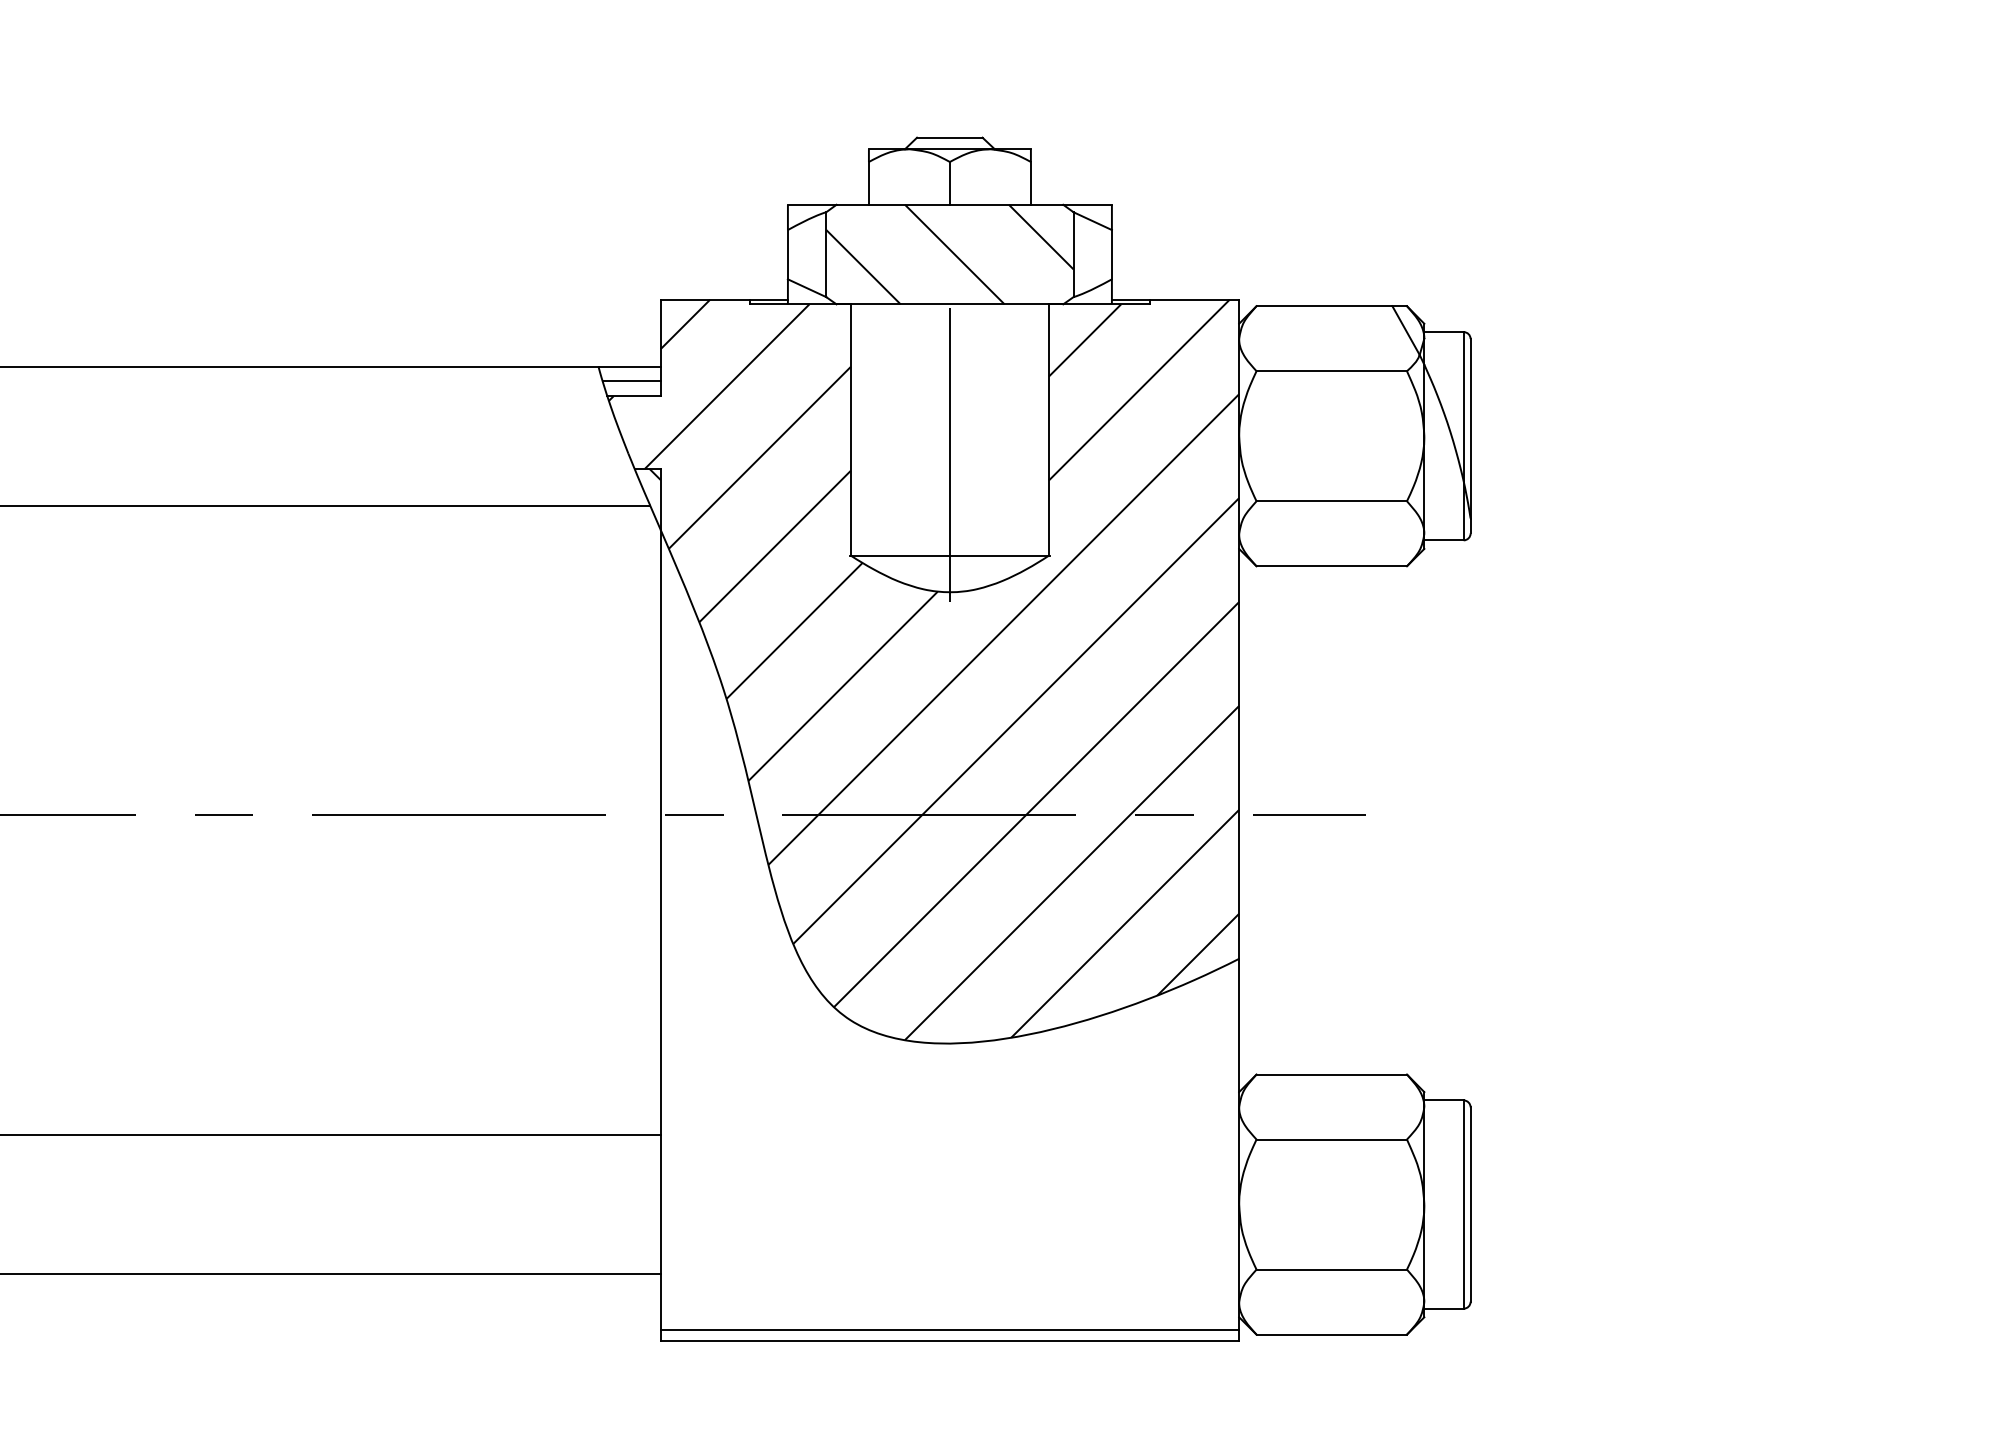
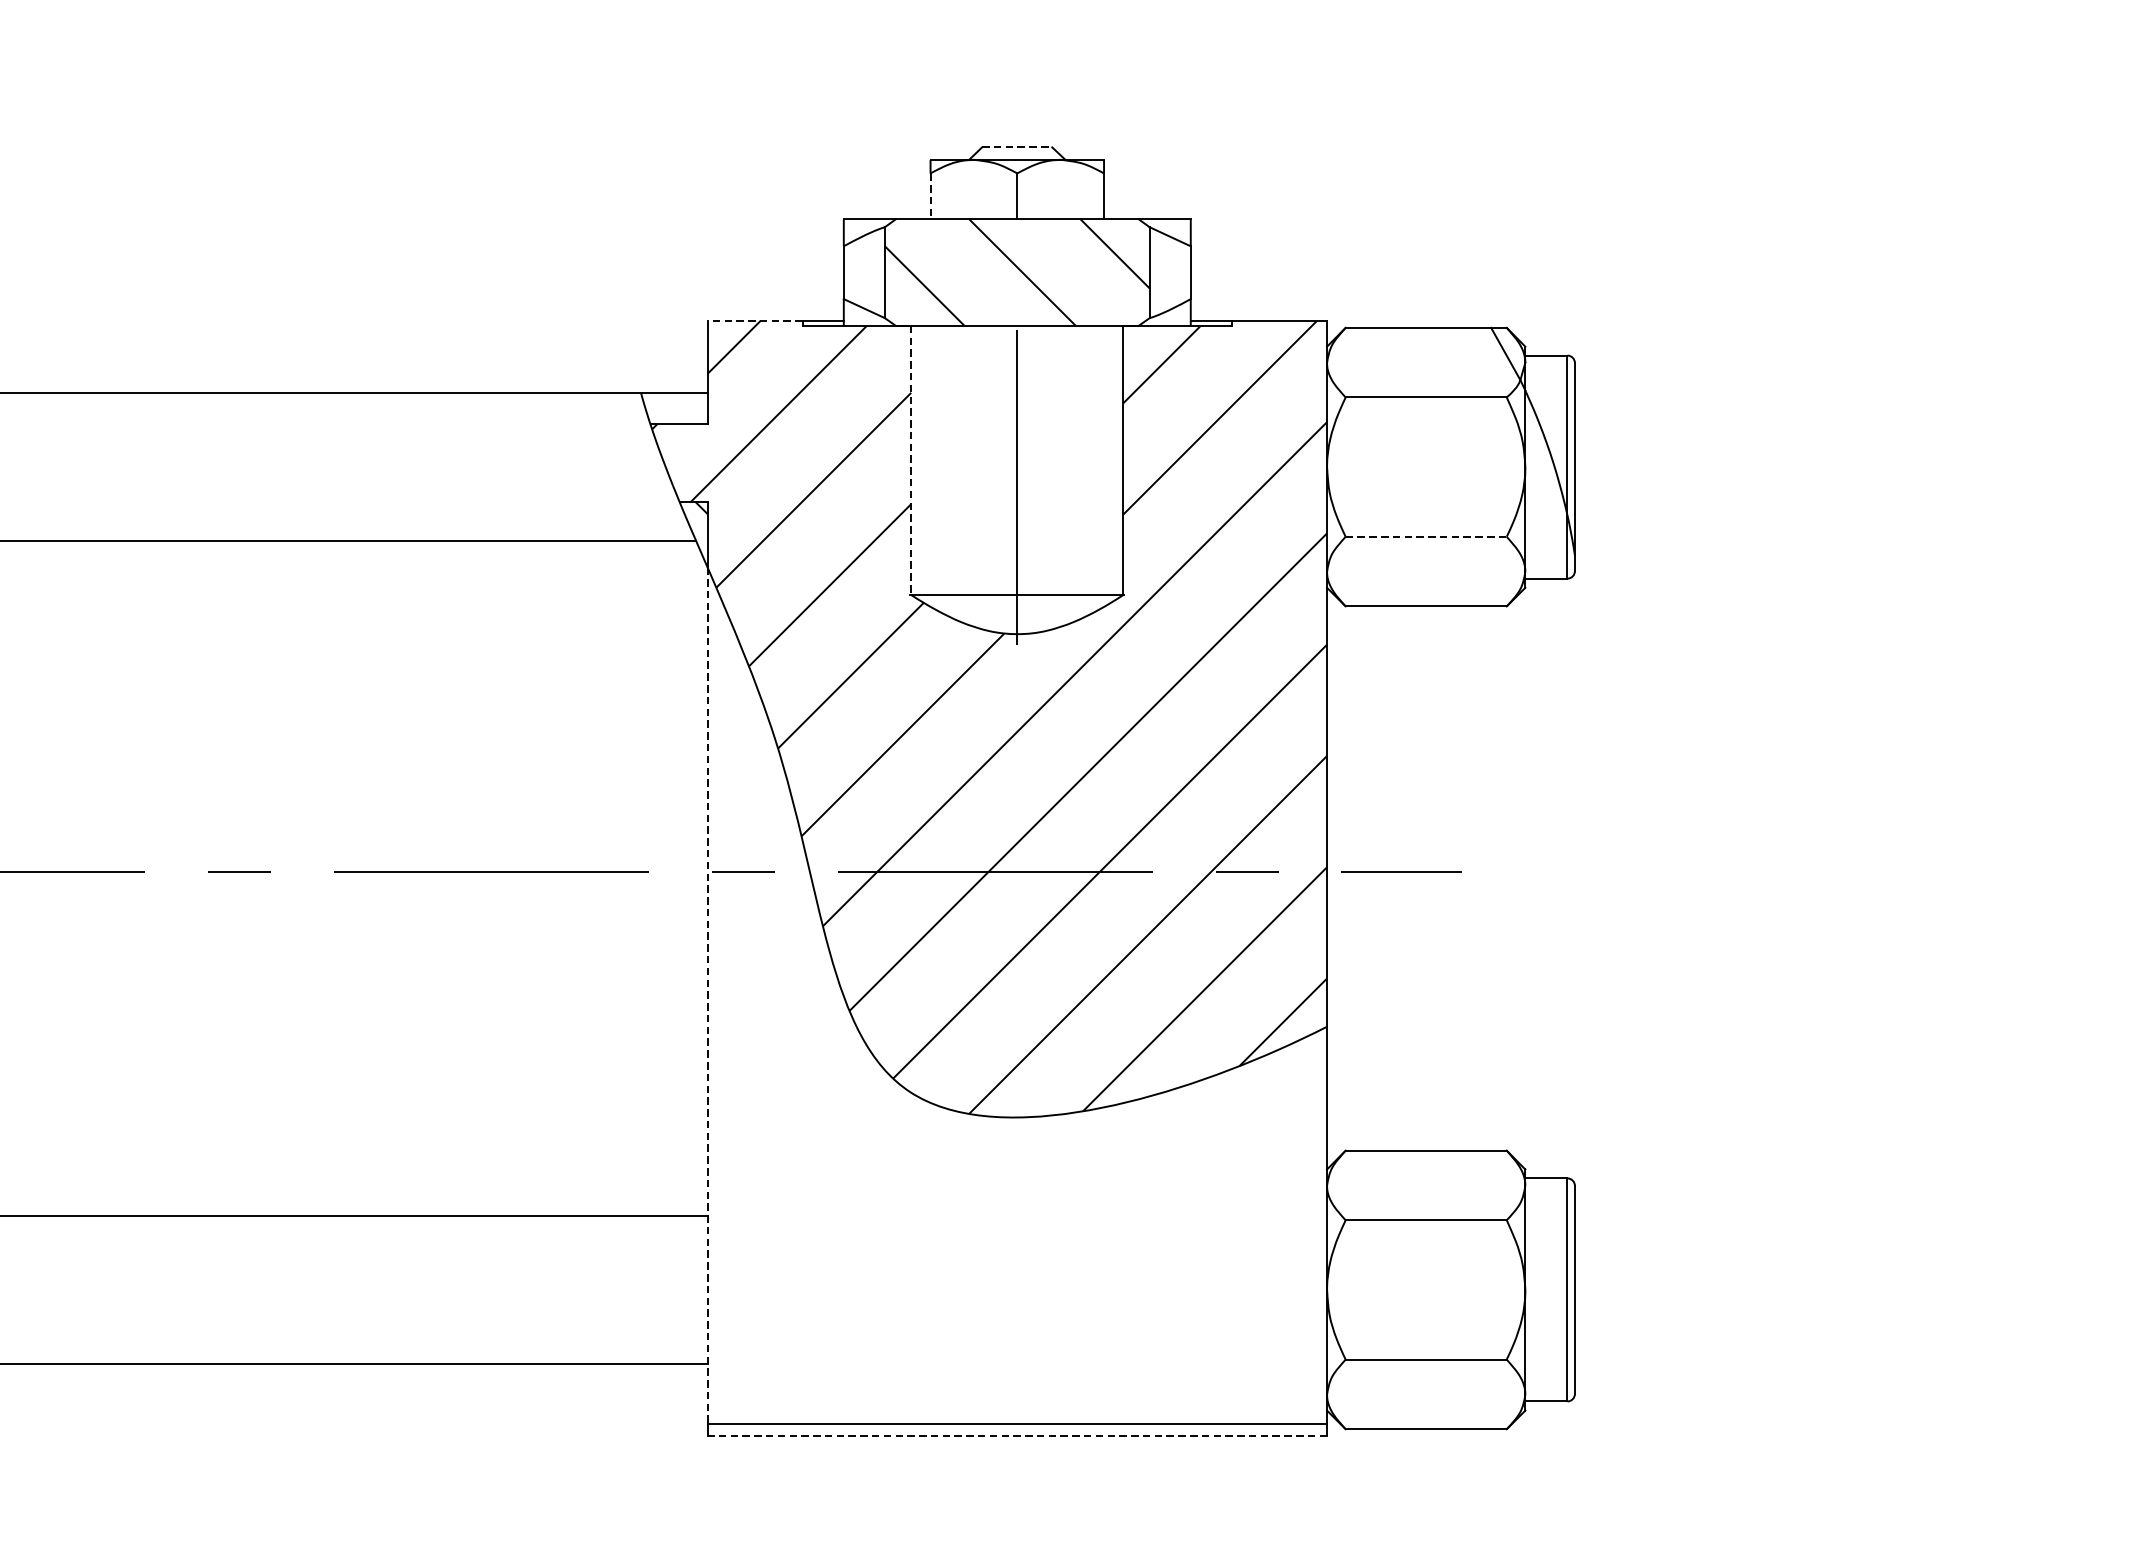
line: (949, 137) -> (1016, 147), solid -> dashed
line: (868, 183) -> (930, 196), solid -> dashed
line: (704, 299) -> (754, 320), solid -> dashed
line: (631, 380) -> (676, 407), removed
line: (850, 429) -> (910, 459), solid -> dashed
line: (1332, 501) -> (1427, 537), solid -> dashed
line: (660, 929) -> (707, 995), solid -> dashed
line: (949, 1341) -> (1016, 1436), solid -> dashed

